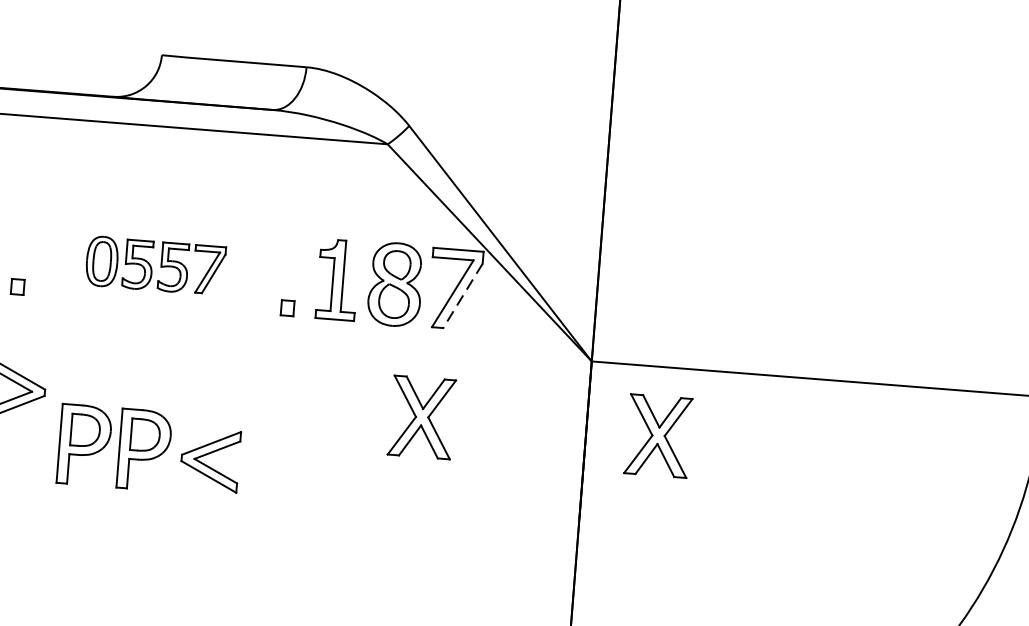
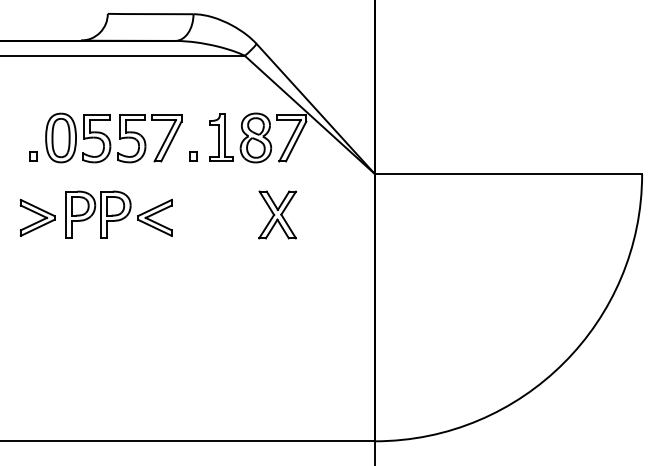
part: (155, 264) -> (113, 137), size x1.67
line: (461, 295) -> (295, 141), dashed -> solid
part: (658, 435) -> (417, 214), removed
part: (149, 449) -> (118, 214), moved

